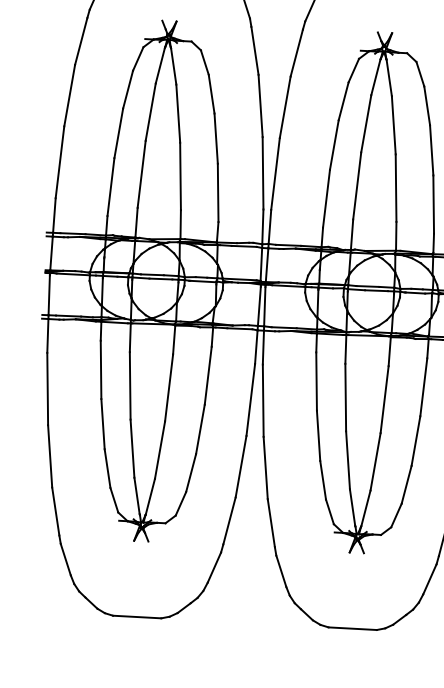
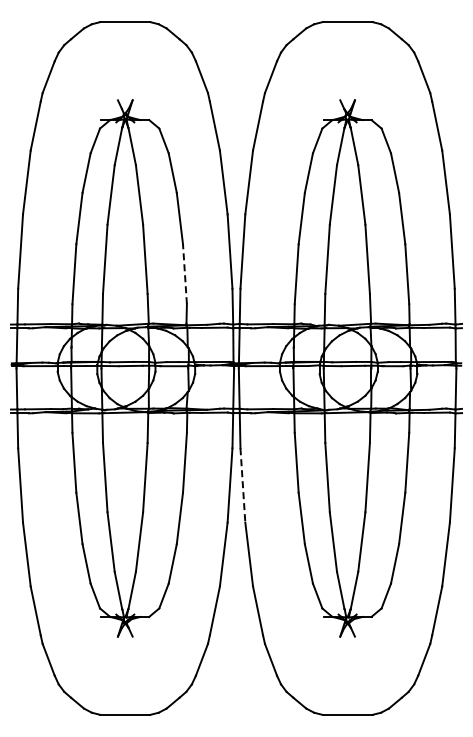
line: (217, 192) -> (184, 273), solid -> dashed
line: (262, 400) -> (242, 485), solid -> dashed

